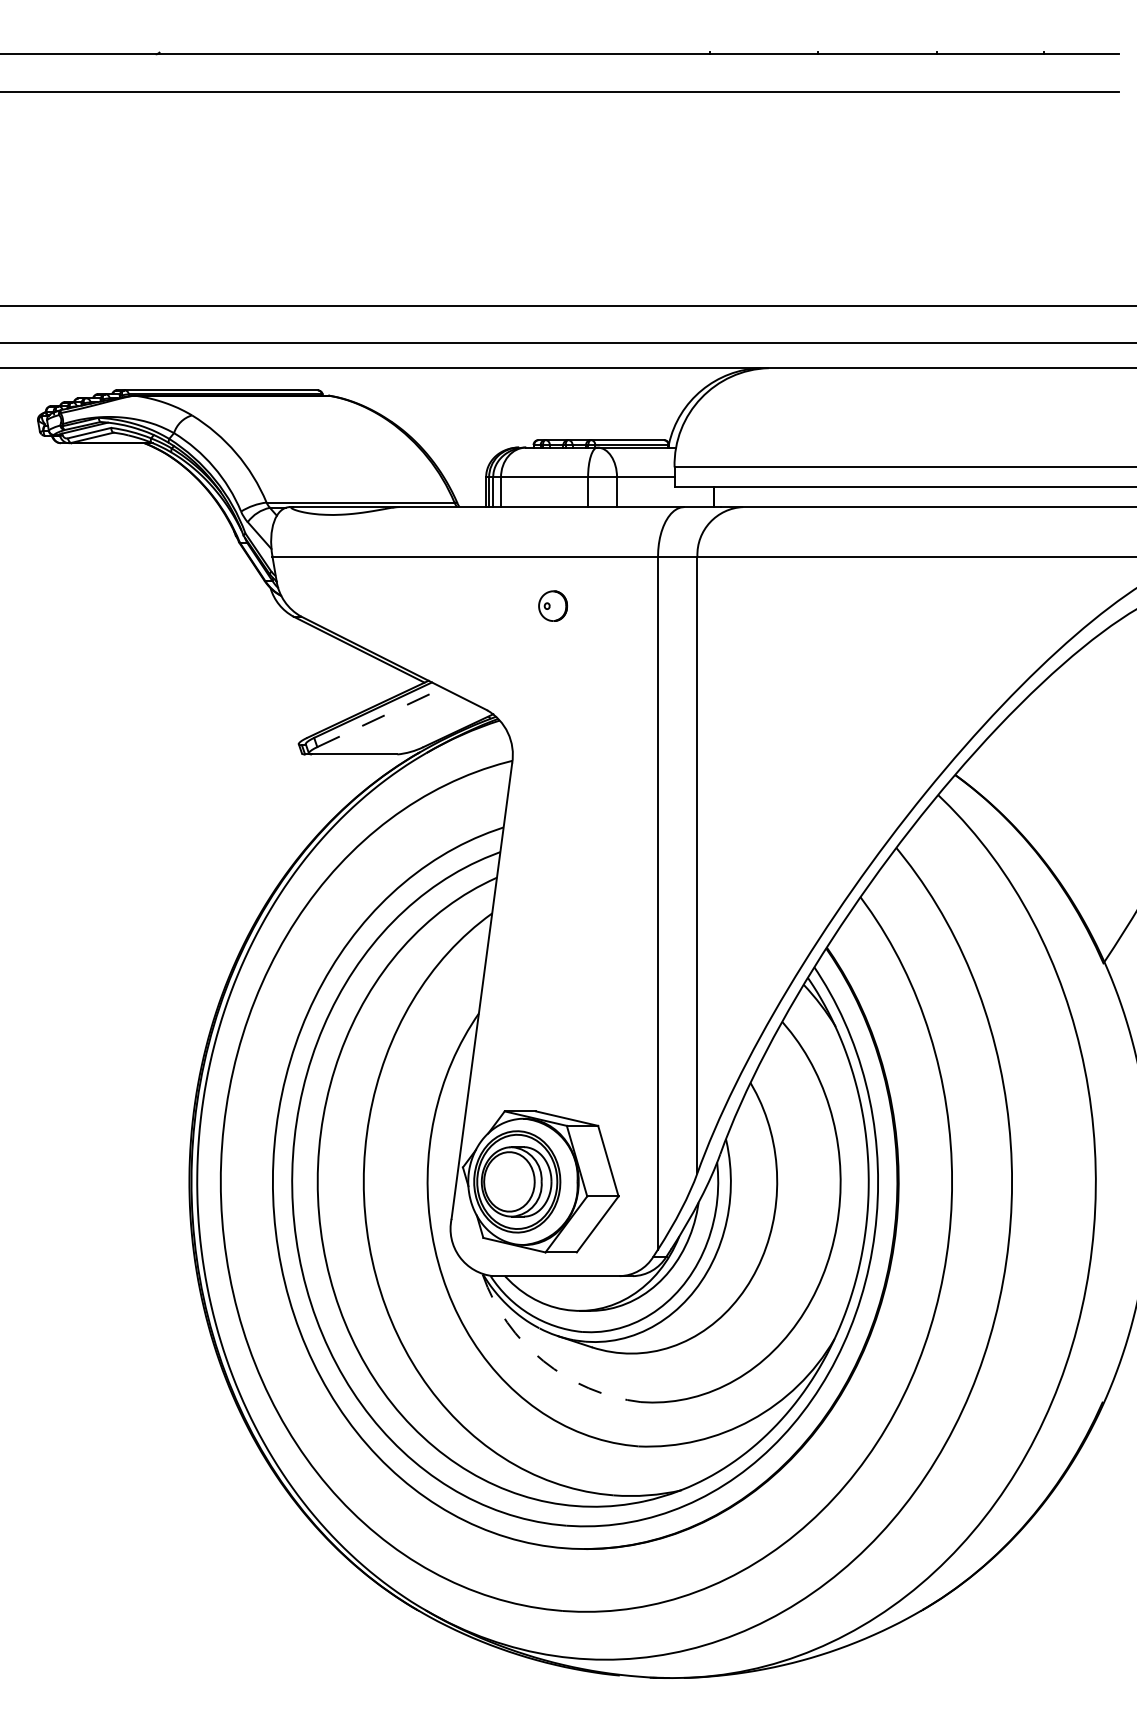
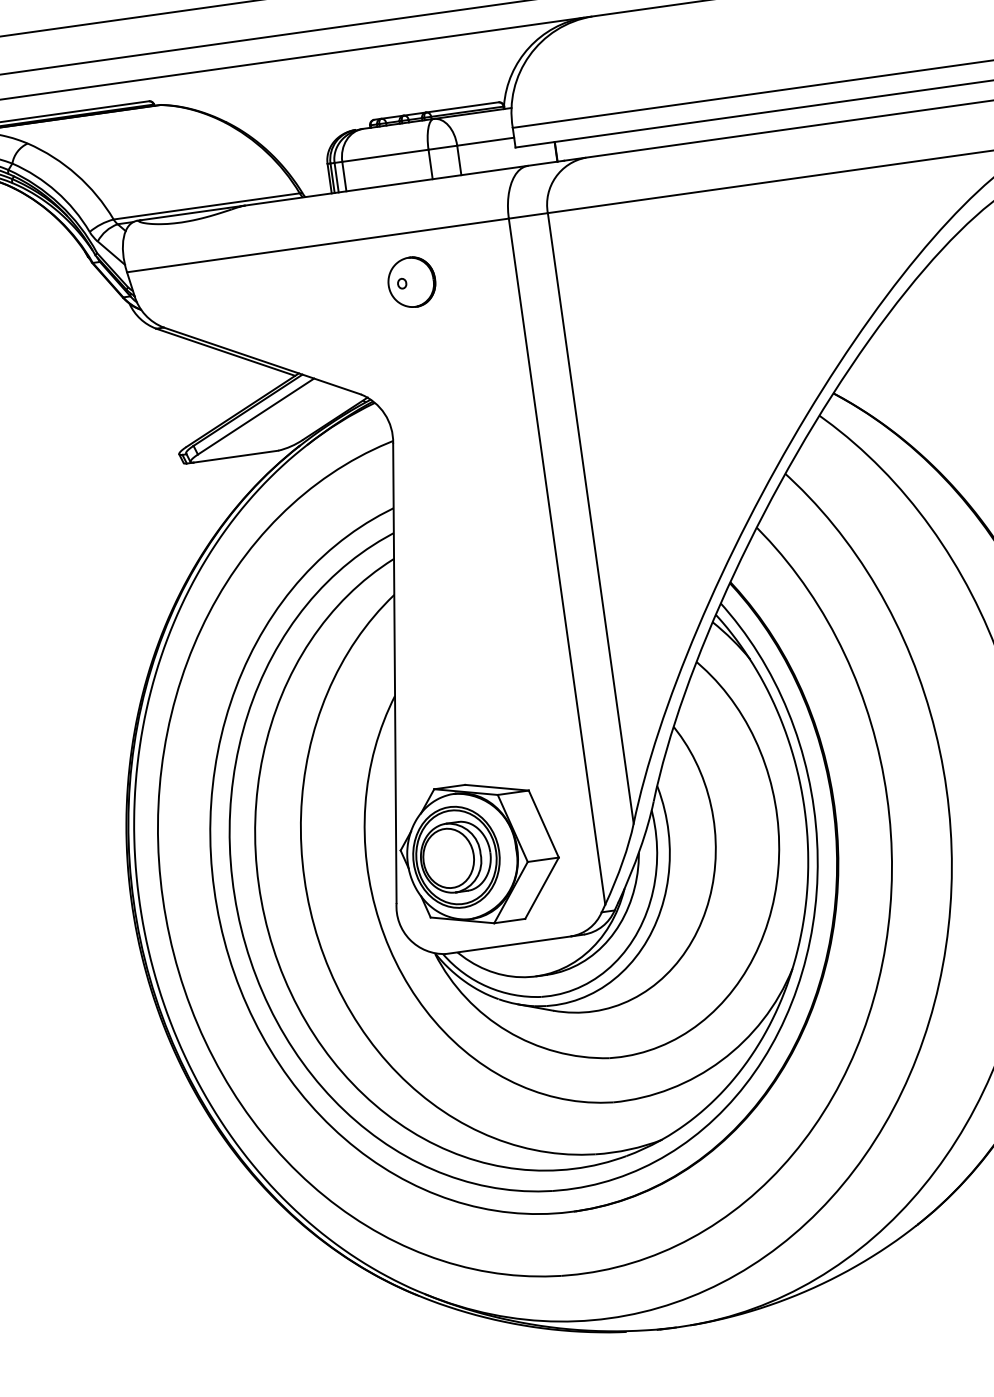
part: (552, 605) -> (411, 281), size x1.67
line: (380, 717) -> (256, 416), dashed -> solid
arc: (543, 1361) -> (507, 1031), dashed -> solid

